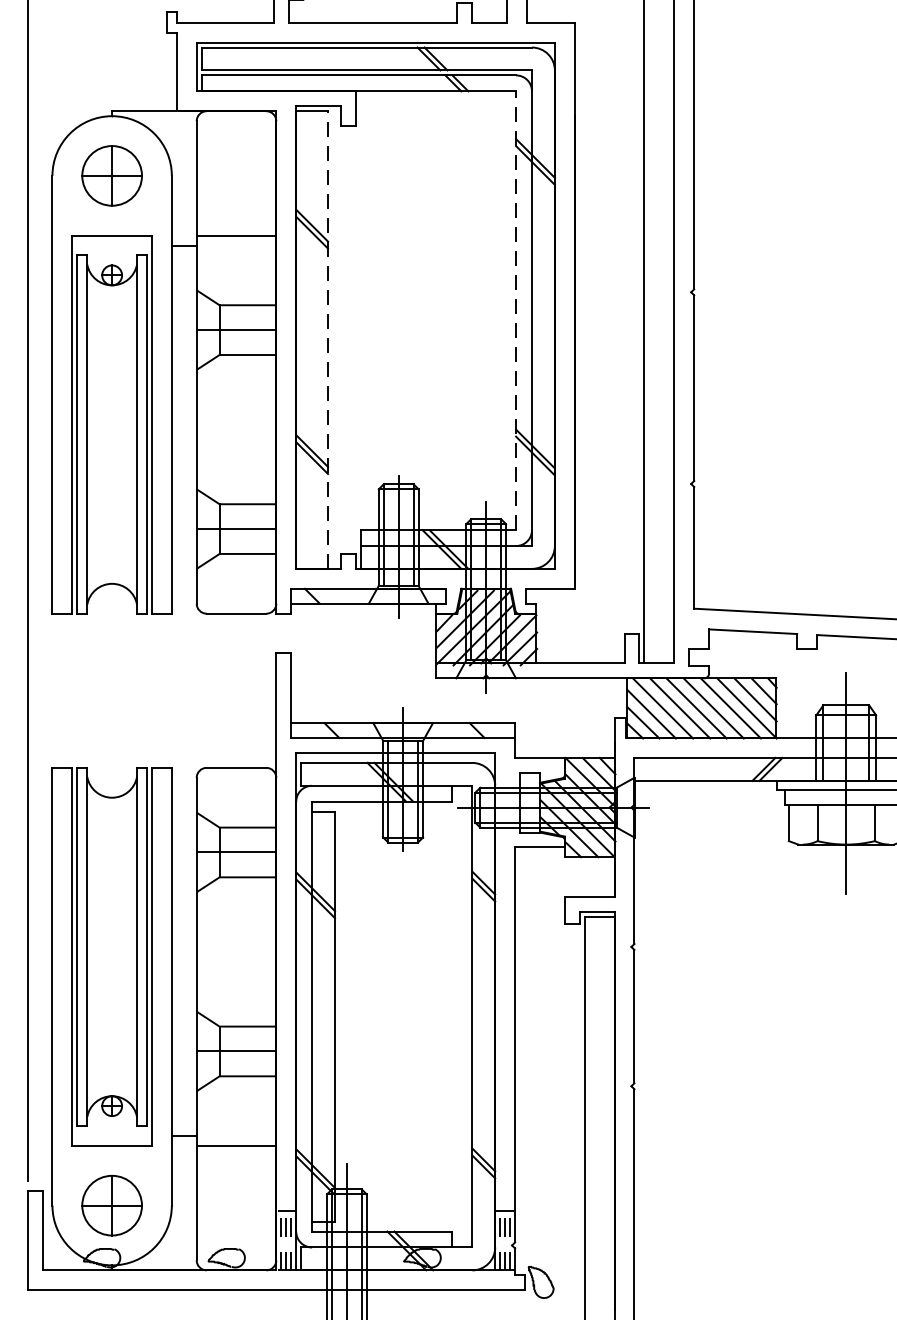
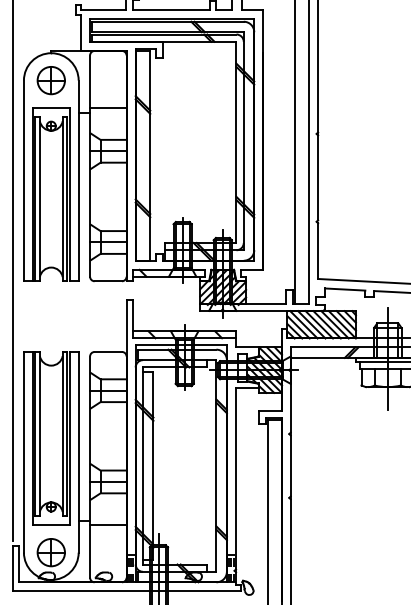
line: (516, 310) -> (236, 142), dashed -> solid
line: (328, 339) -> (150, 155), dashed -> solid

